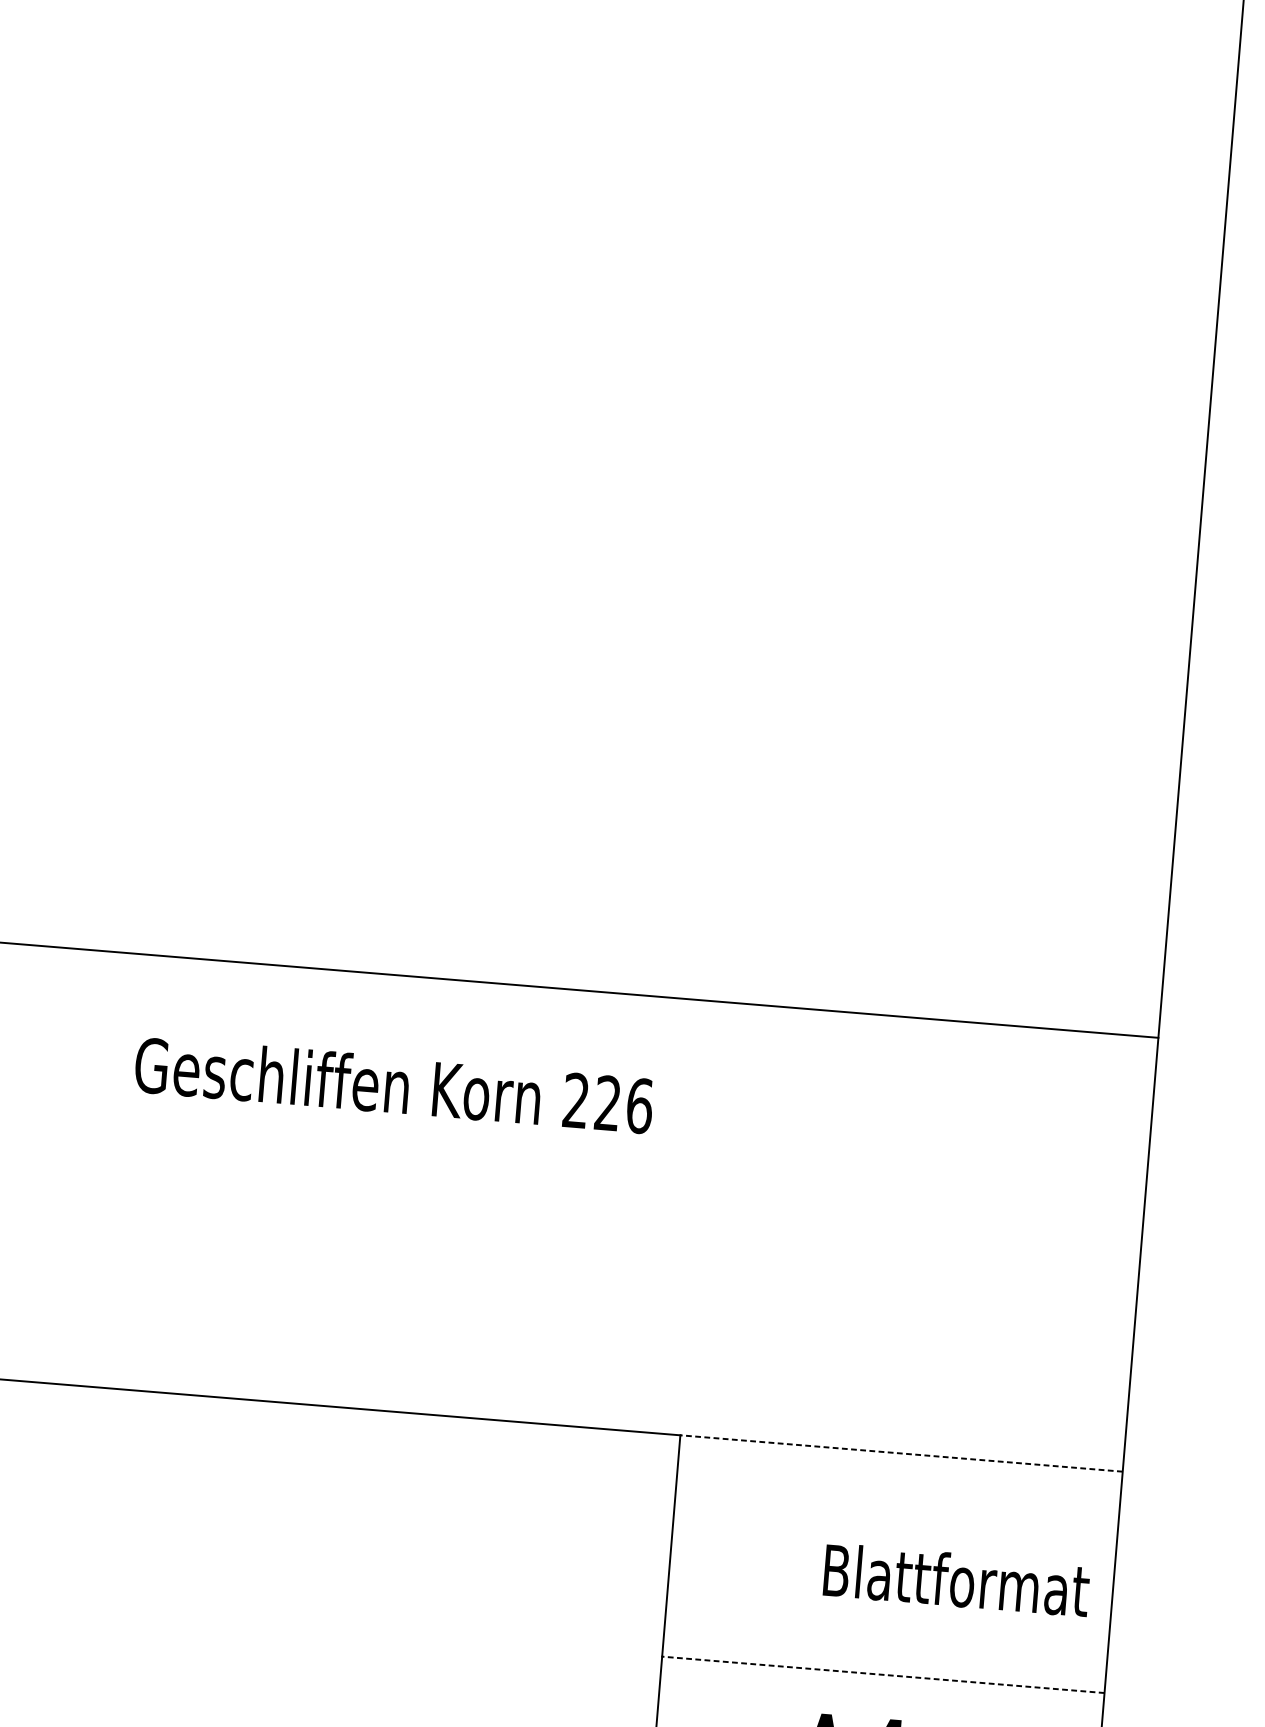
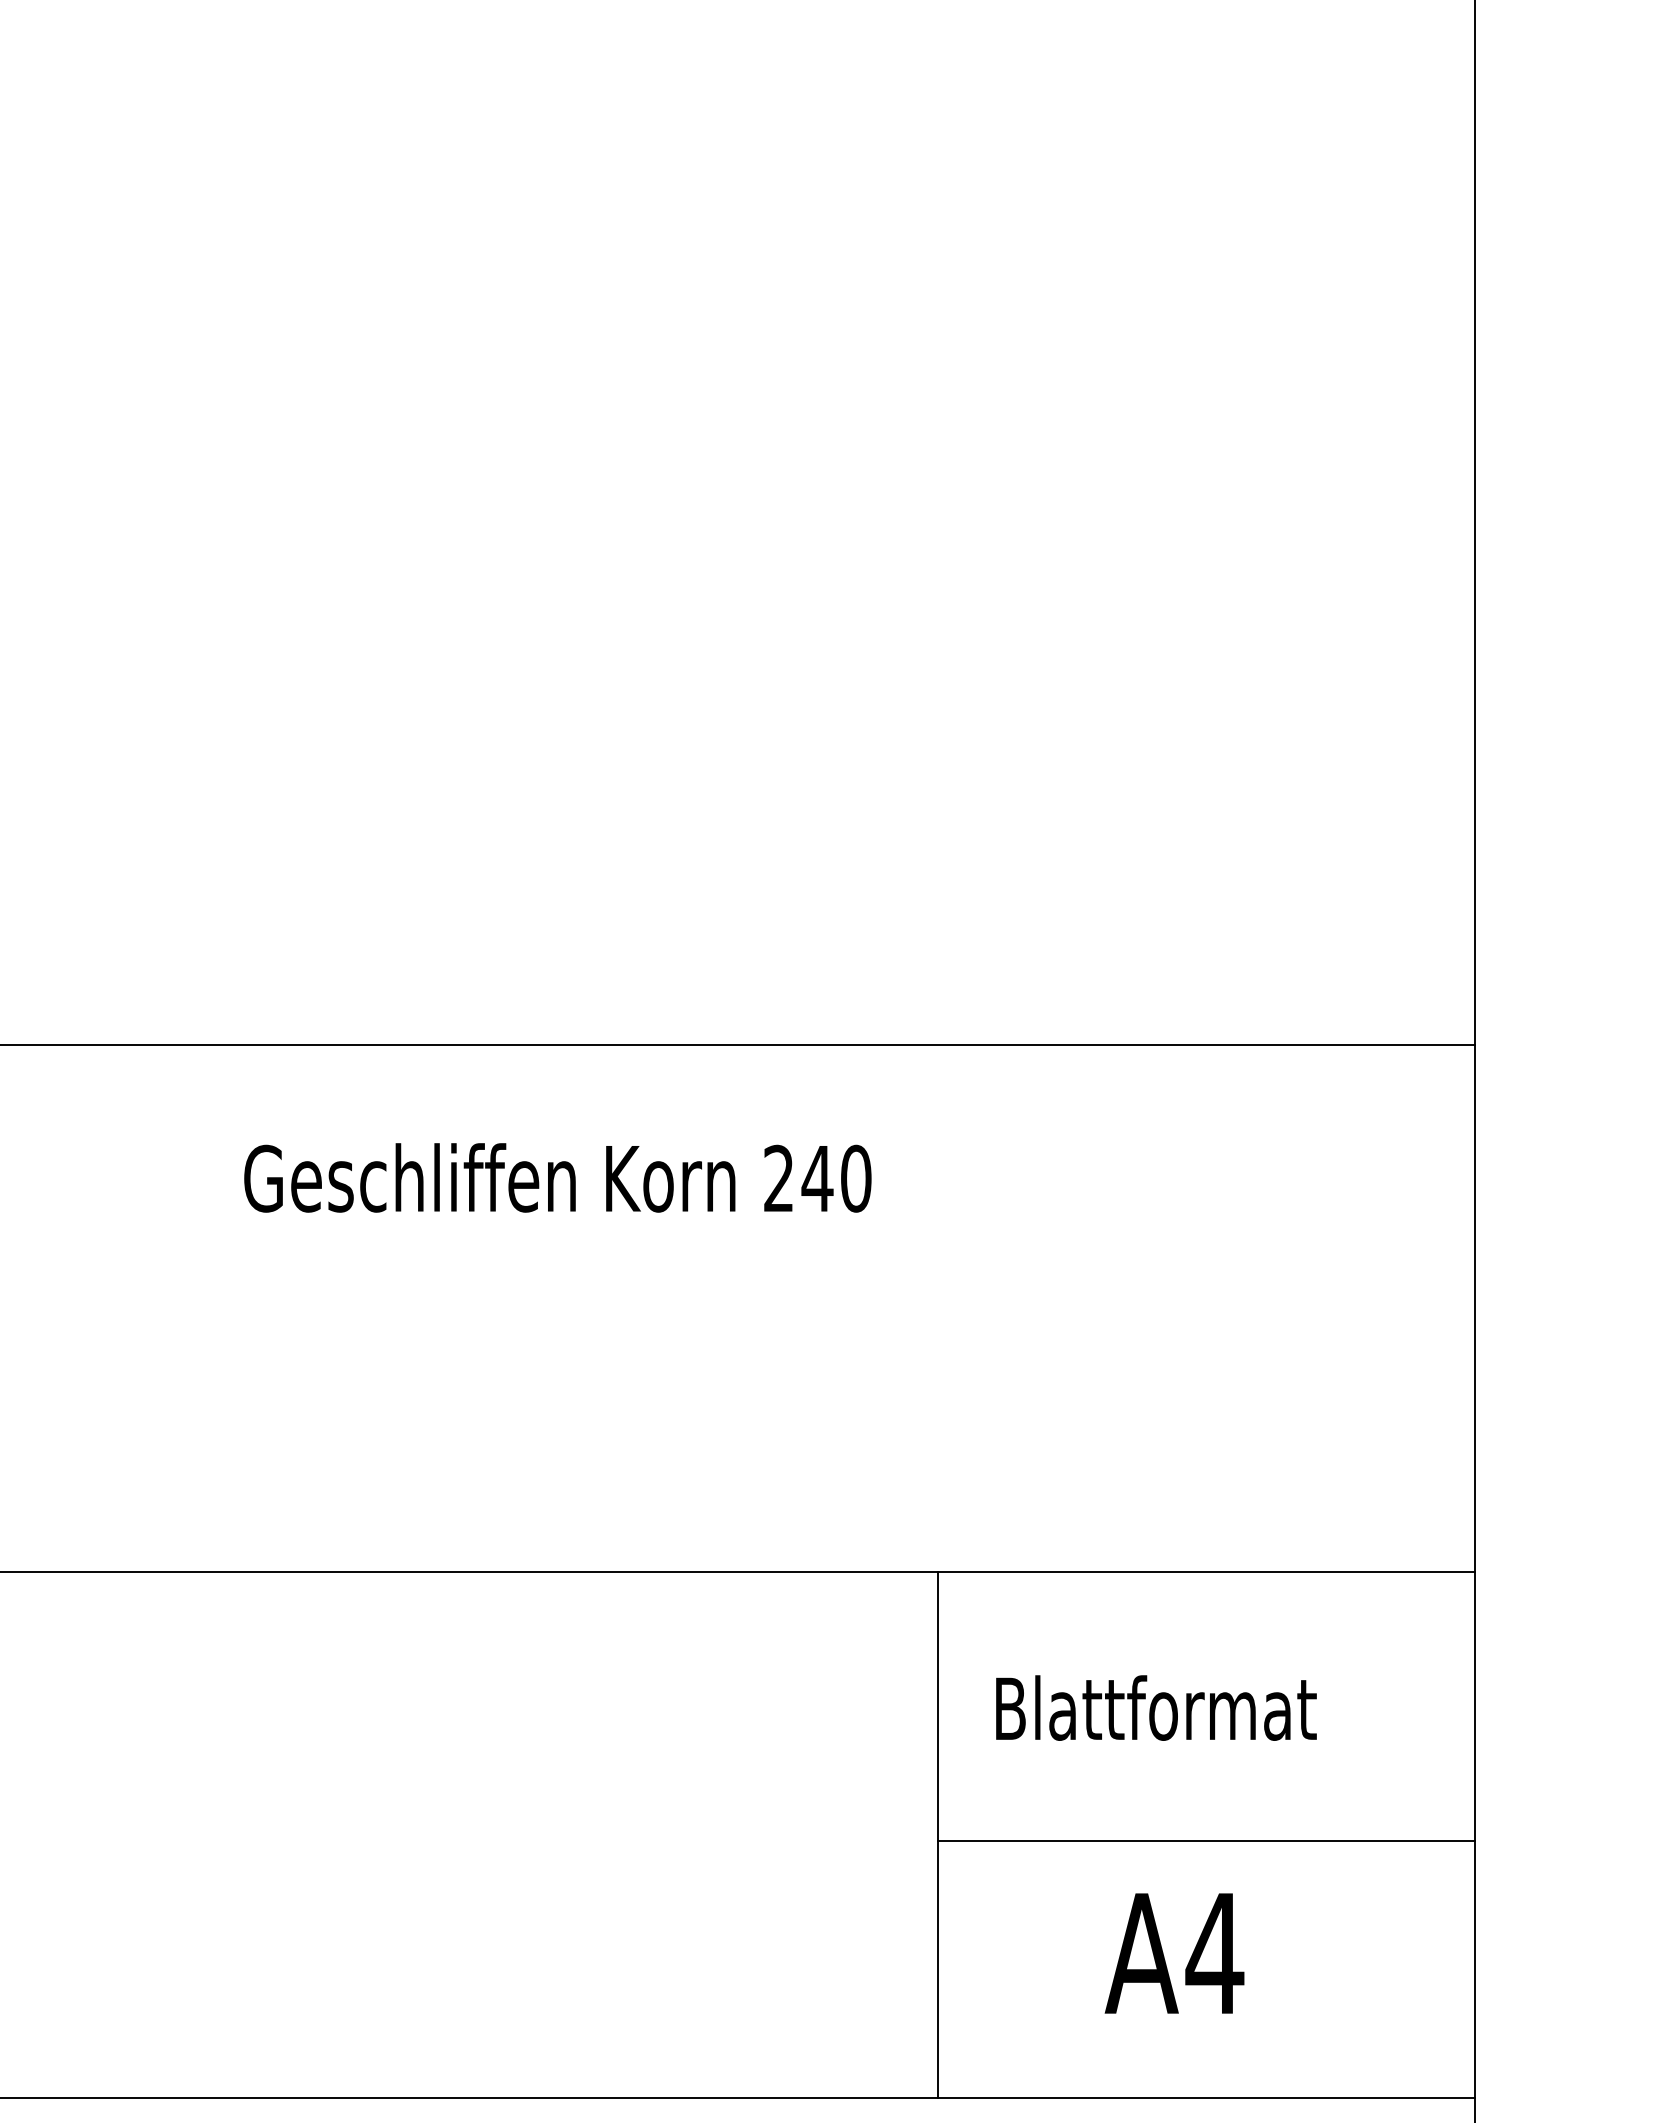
text: (623, 1104) -> (836, 1178), 226 -> 240
line: (901, 1453) -> (1206, 1571), dashed -> solid
text: (956, 1579) -> (1156, 1707), moved
line: (883, 1674) -> (1206, 1840), dashed -> solid

